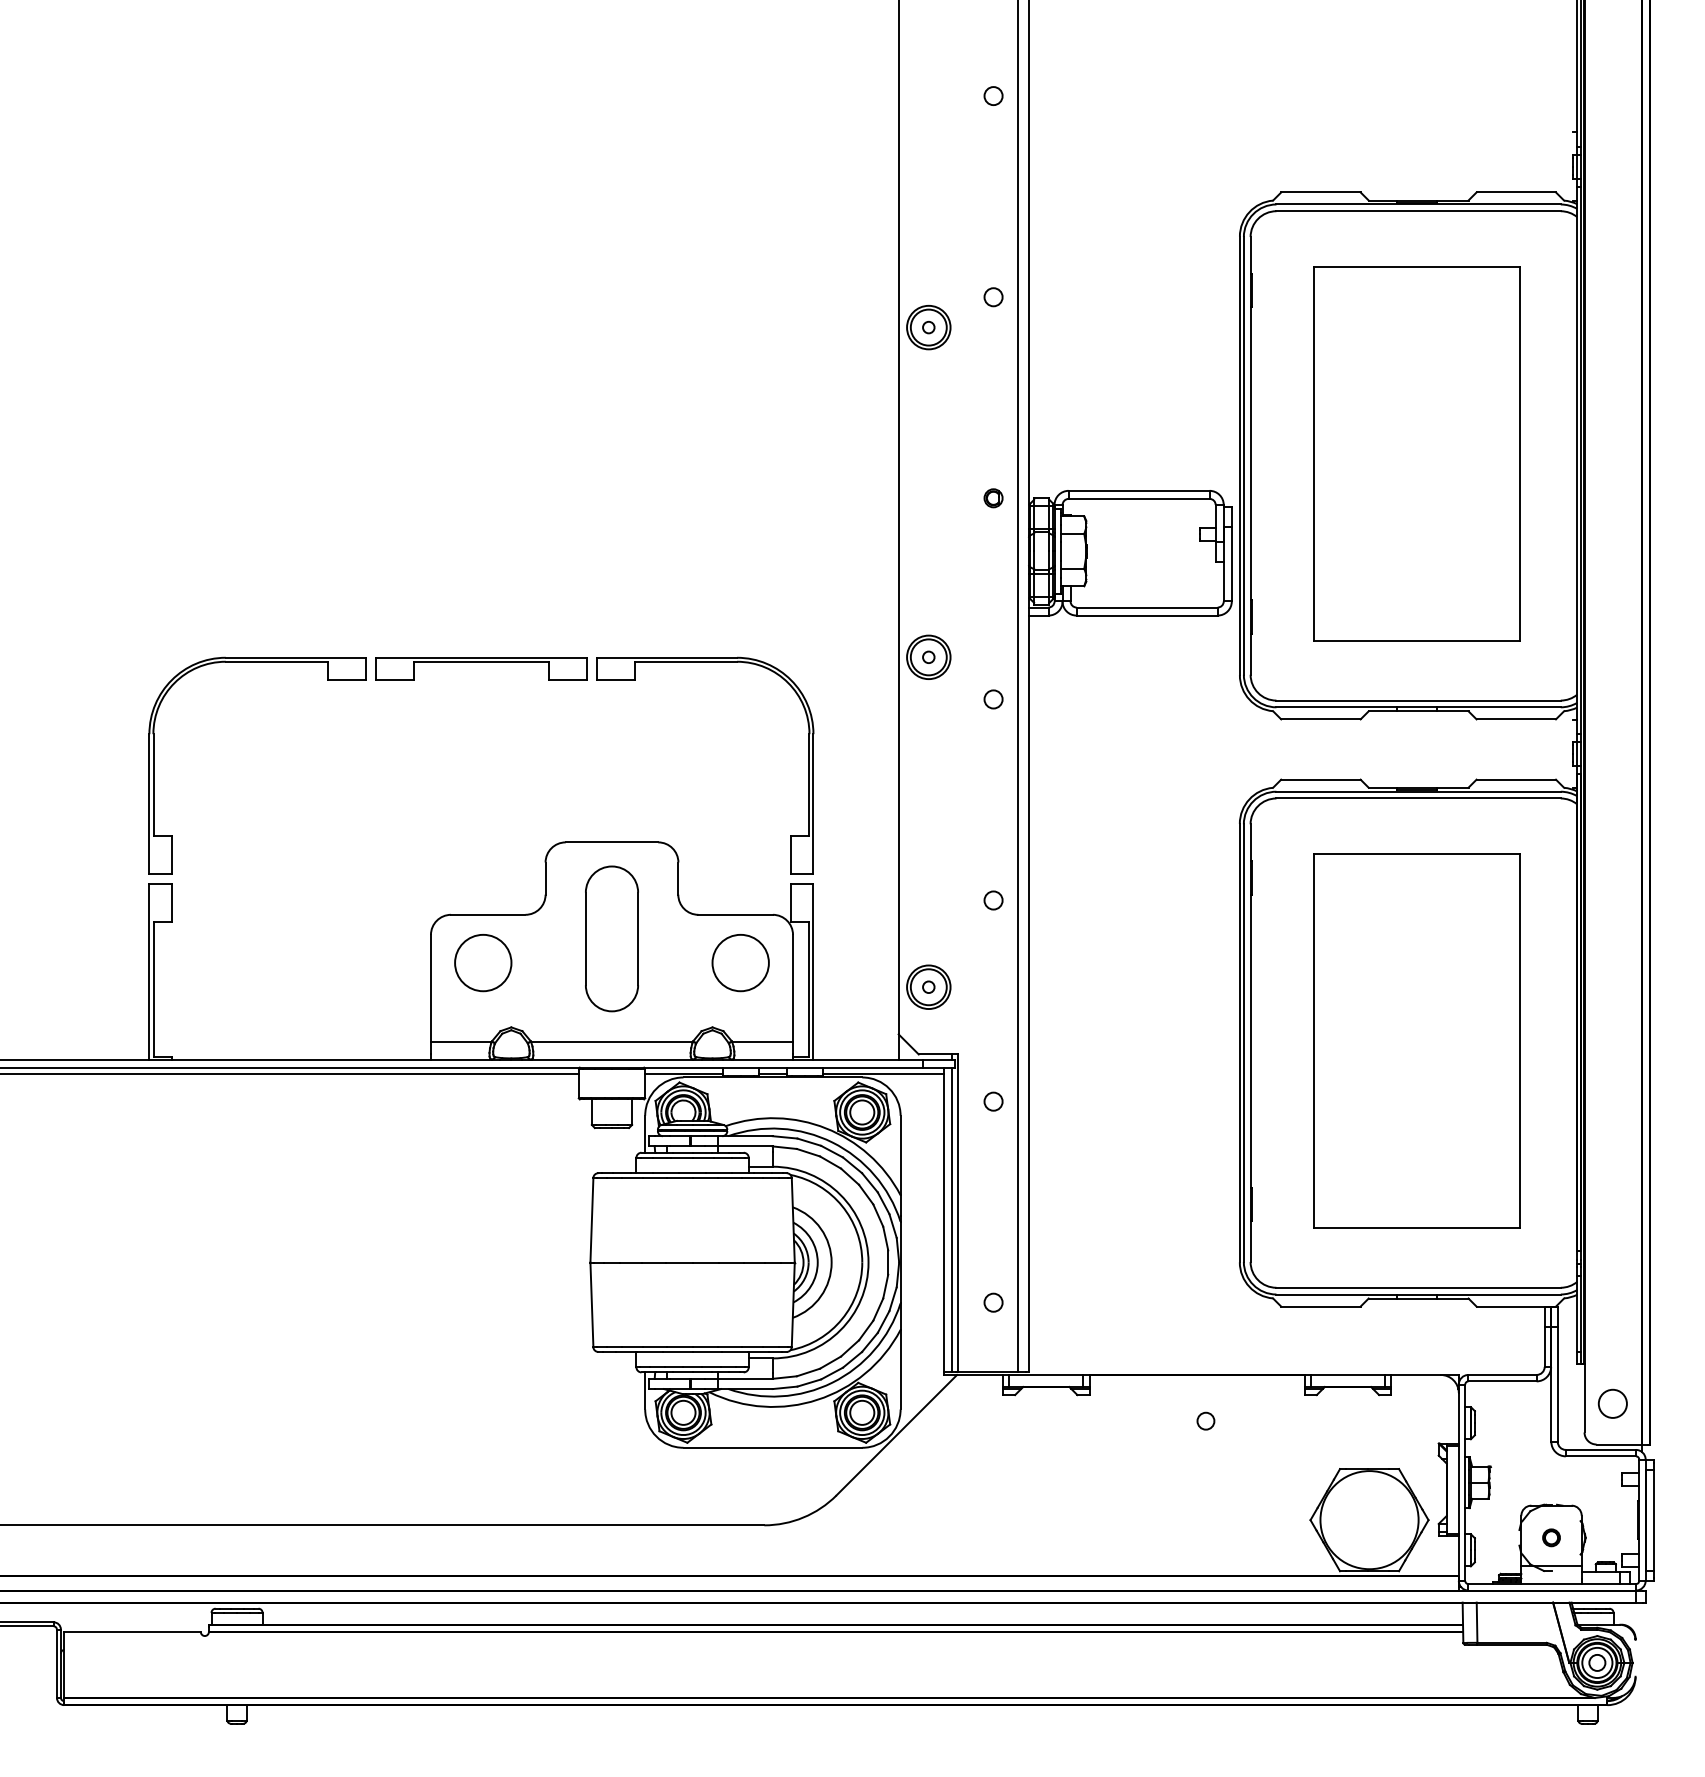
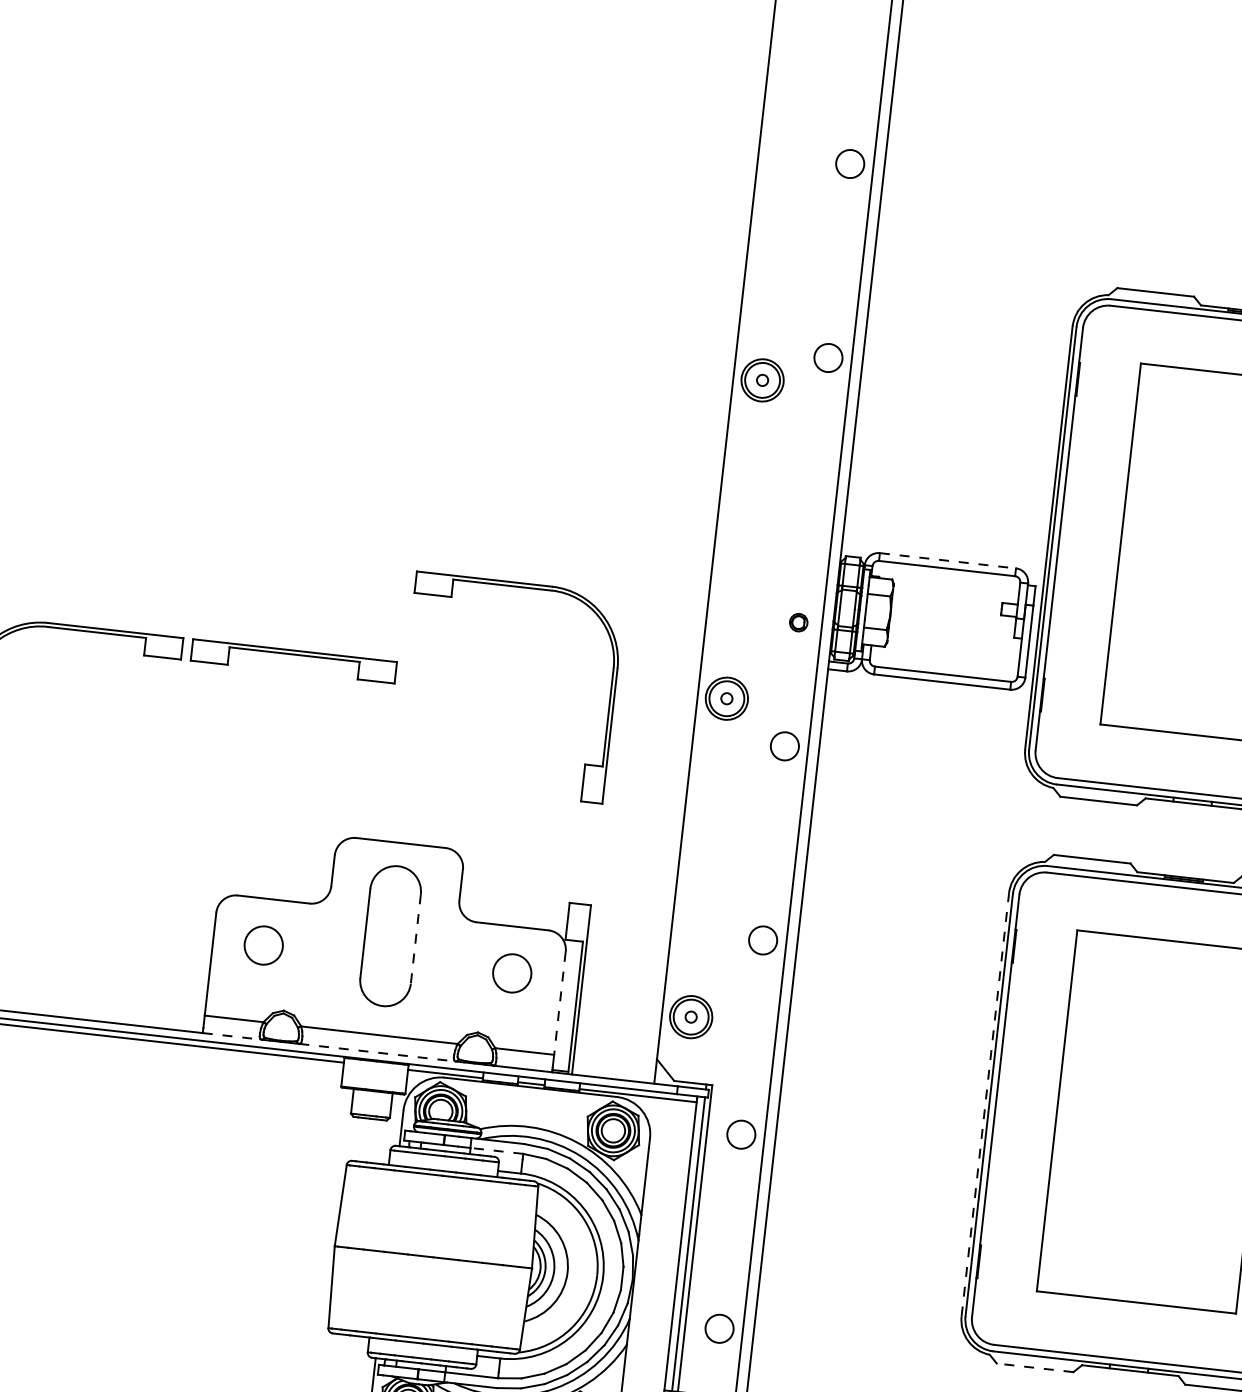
circle: (993, 95) -> (850, 163), size x1.6
circle: (993, 297) -> (828, 358), size x1.6
line: (1139, 490) -> (948, 560), solid -> dashed
part: (993, 498) -> (798, 622), moved
part: (705, 662) -> (521, 587), moved
circle: (993, 699) -> (784, 746), size x1.6
circle: (993, 900) -> (763, 940), size x1.6
line: (638, 939) -> (416, 939), solid -> dashed
circle: (483, 962) -> (264, 945), size x0.7
circle: (740, 962) -> (512, 972), size x0.7
line: (792, 988) -> (559, 1003), solid -> dashed
line: (1239, 1042) -> (985, 1104), solid -> dashed
line: (461, 1059) -> (232, 1036), solid -> dashed
line: (612, 1059) -> (378, 1052), solid -> dashed
circle: (993, 1101) -> (741, 1134), size x1.6
line: (744, 1146) -> (496, 1150), solid -> dashed
circle: (993, 1302) -> (719, 1328), size x1.6
line: (1320, 1306) -> (1034, 1367), solid -> dashed

